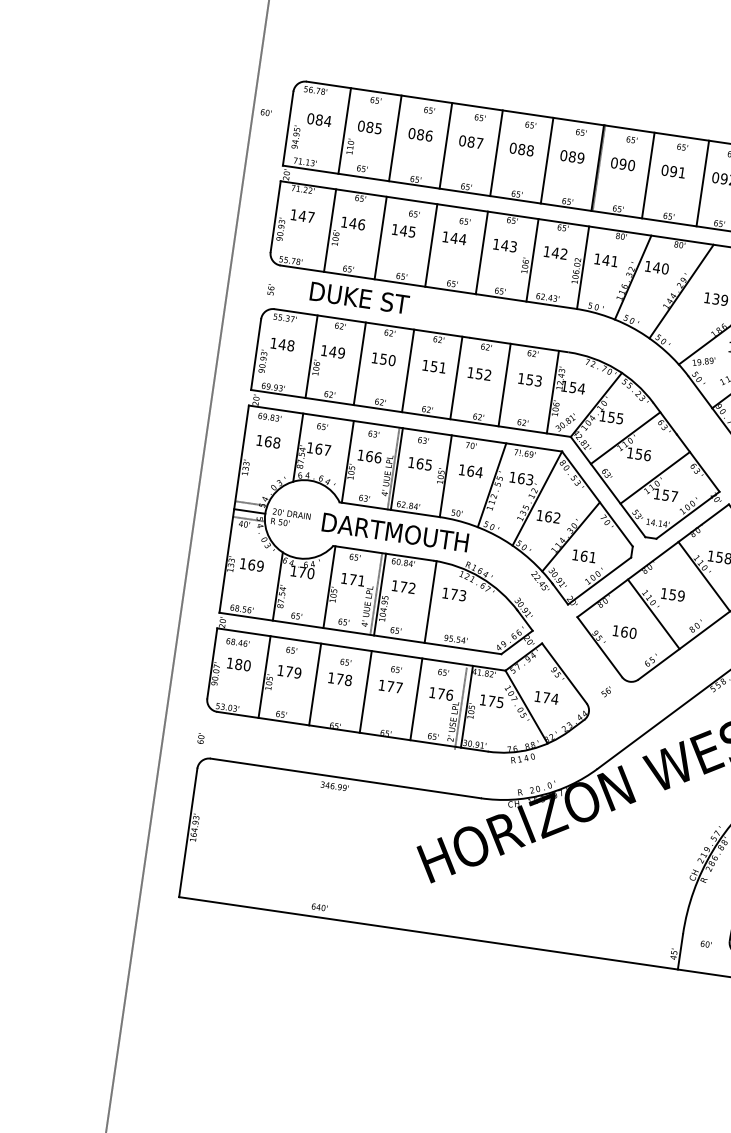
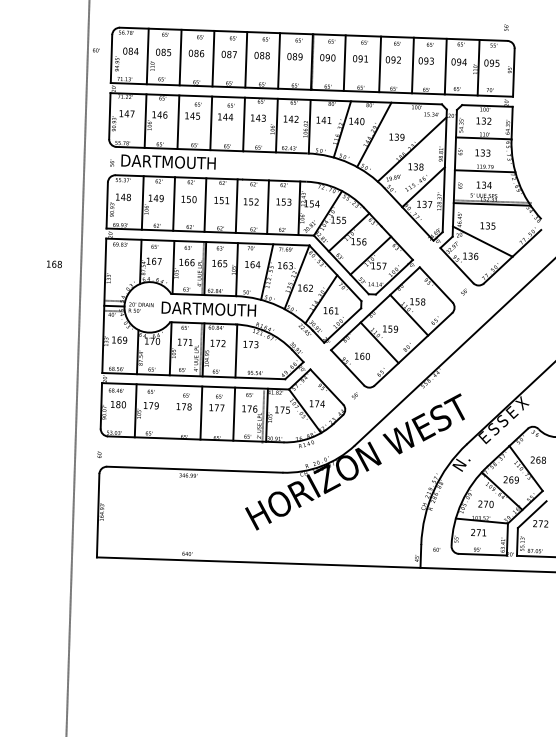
text: (358, 297) -> (168, 161), DUKE ST -> DARTMOUTH
text: (268, 442) -> (54, 264), moved
line: (315, 683) -> (168, 411), removed

